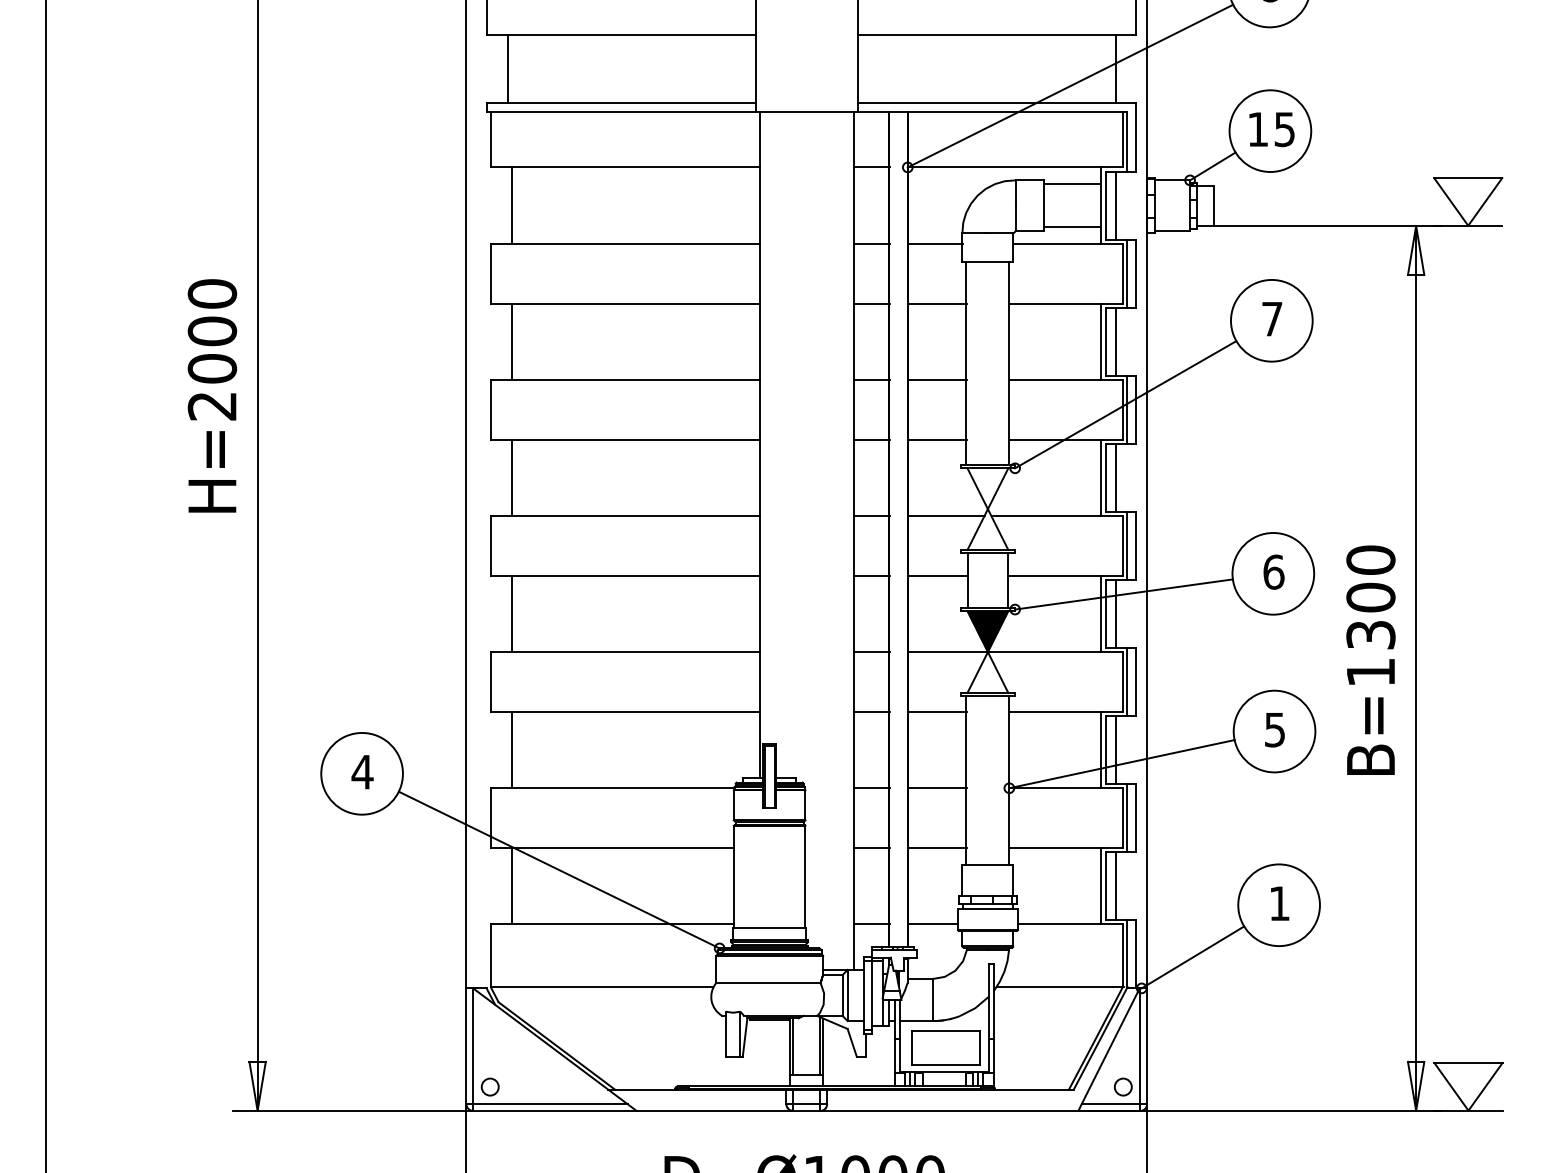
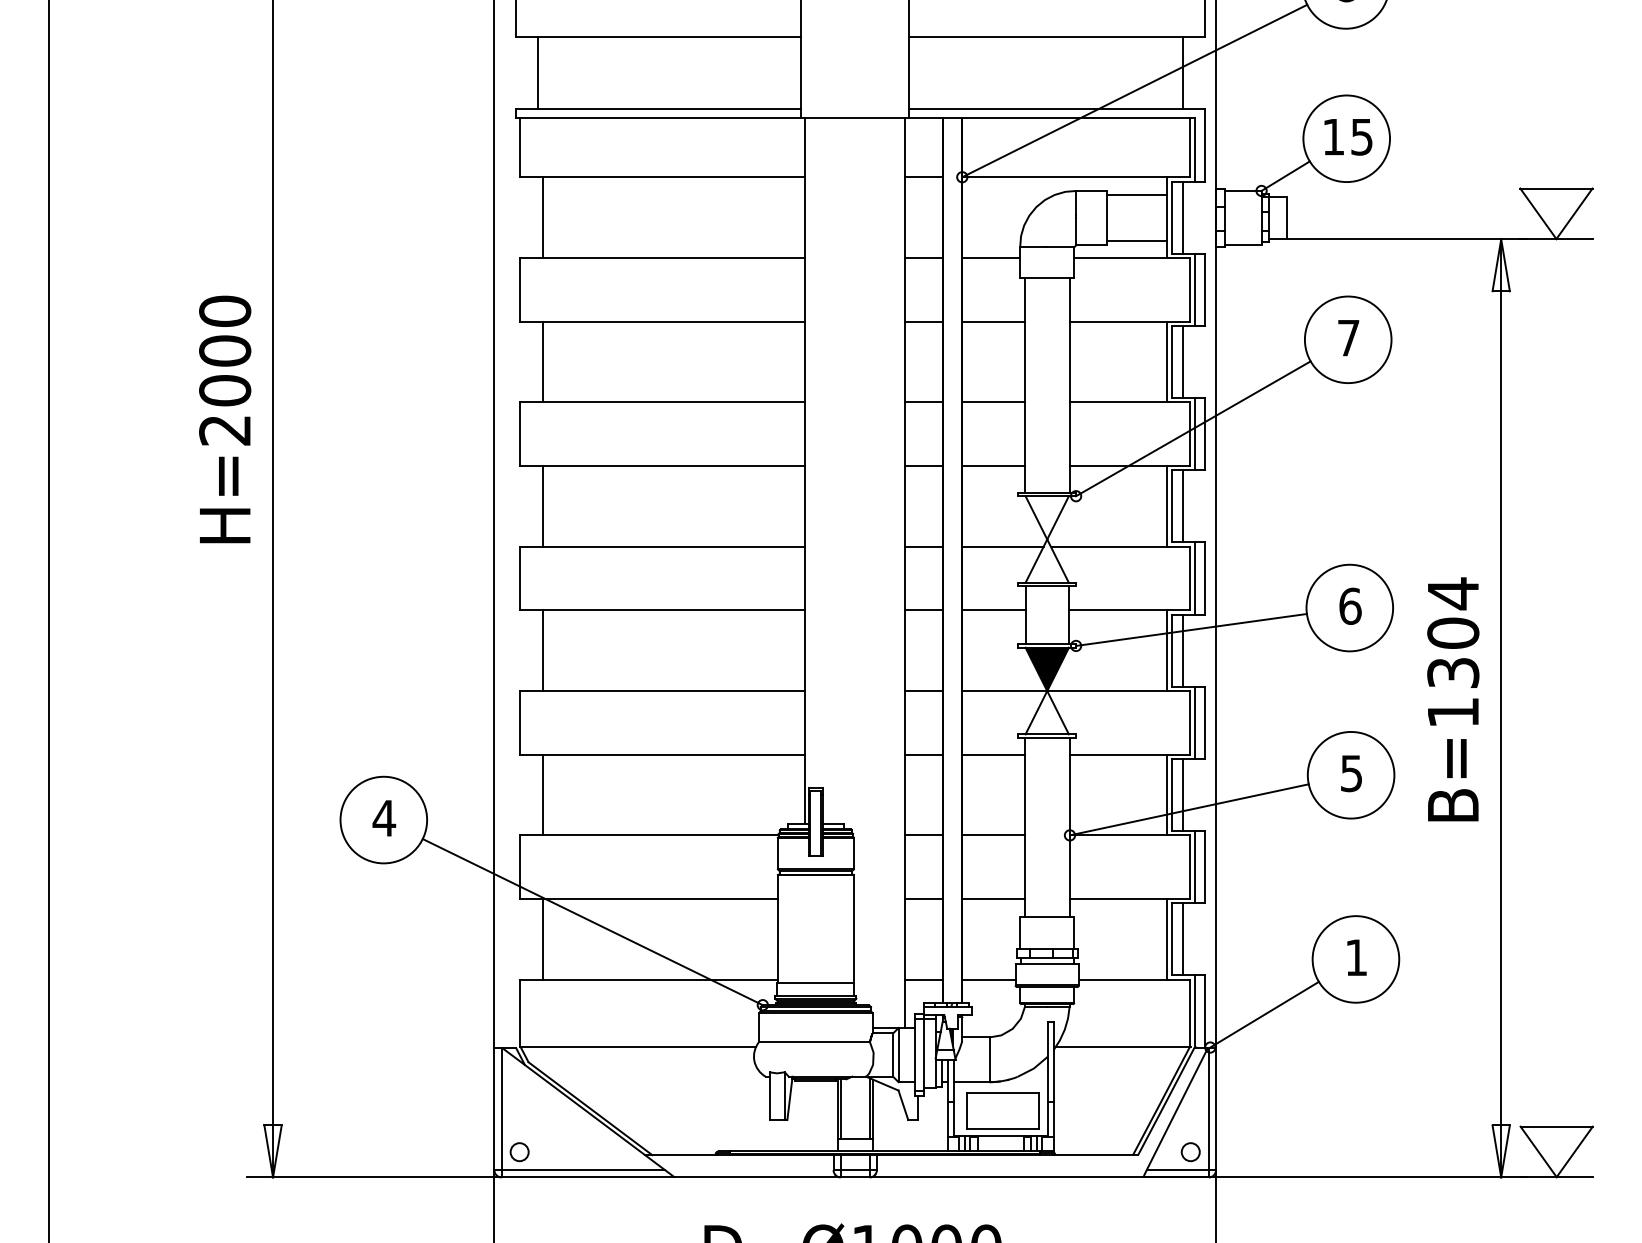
text: (1370, 559) -> (1452, 592), B=1300 -> B=1304

